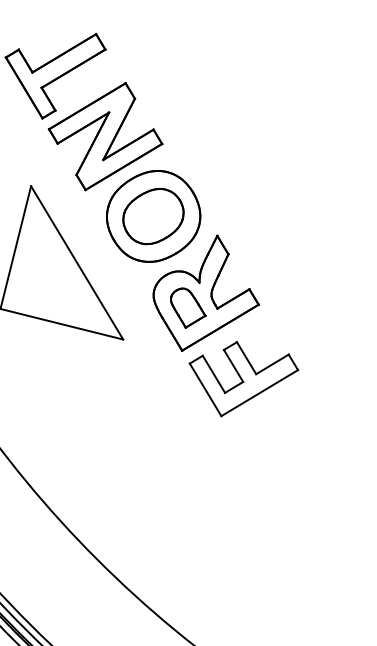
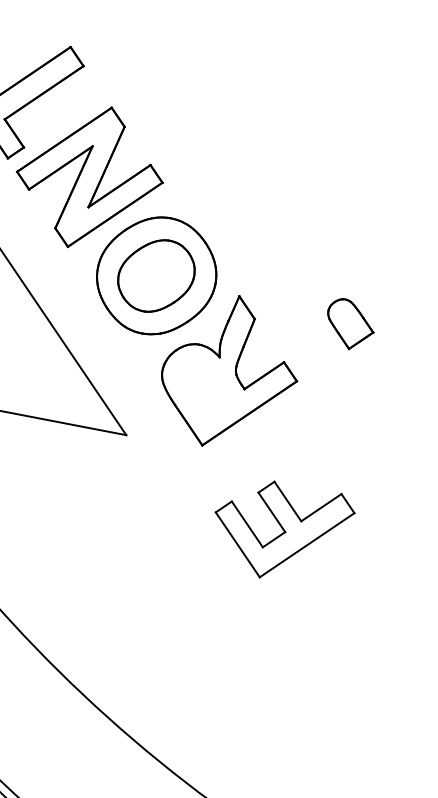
part: (188, 307) -> (351, 323), moved
part: (243, 379) -> (285, 528), moved

